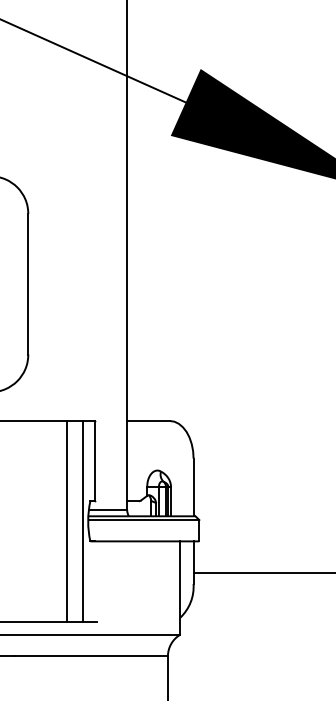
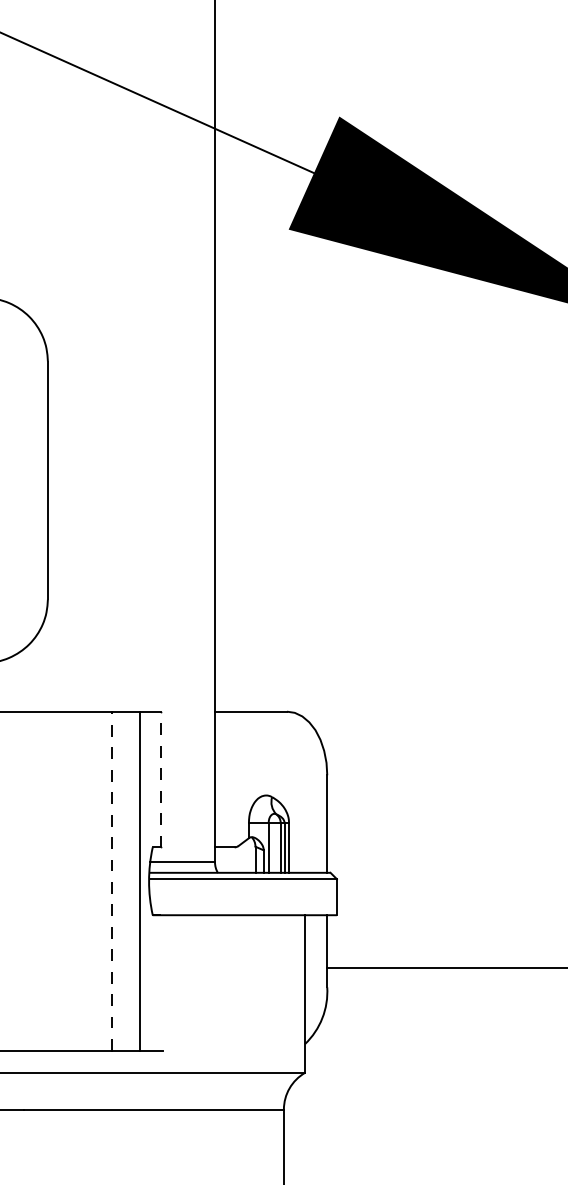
line: (95, 460) -> (161, 778), solid -> dashed
line: (66, 520) -> (112, 879), solid -> dashed

